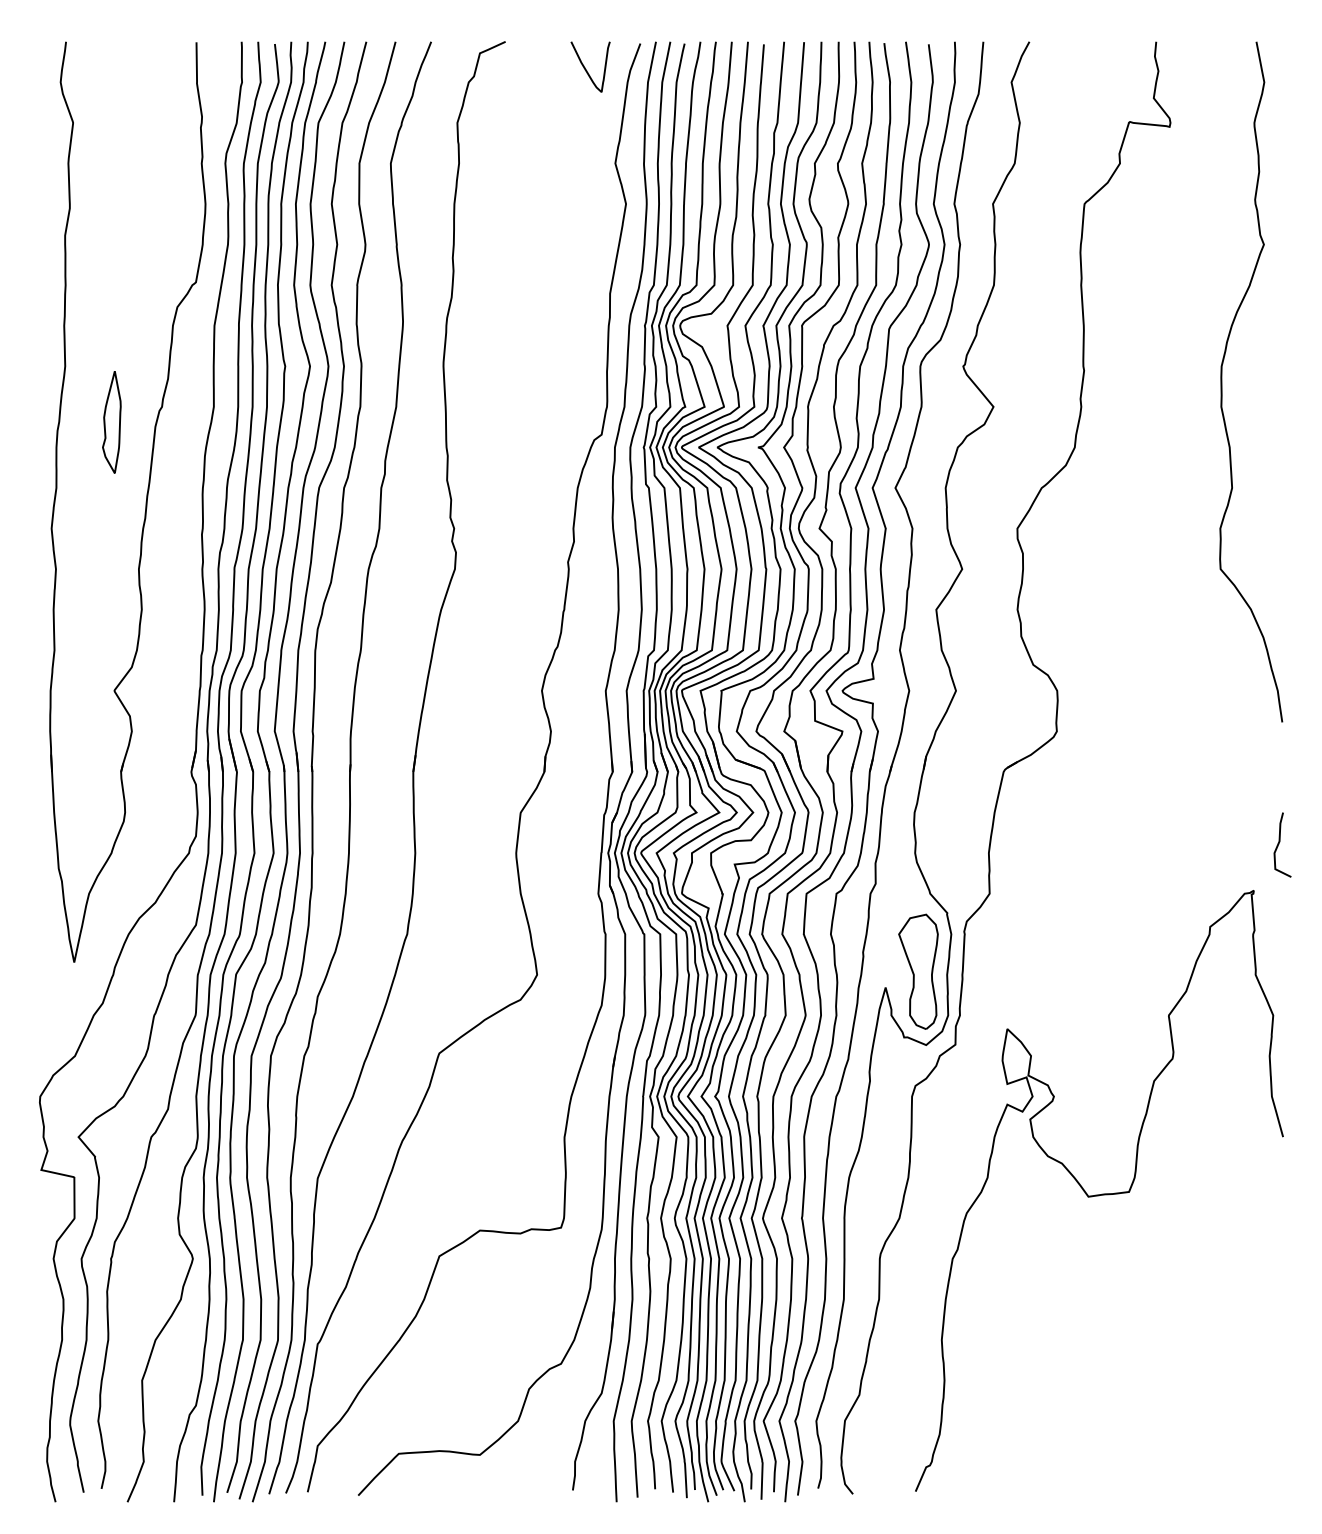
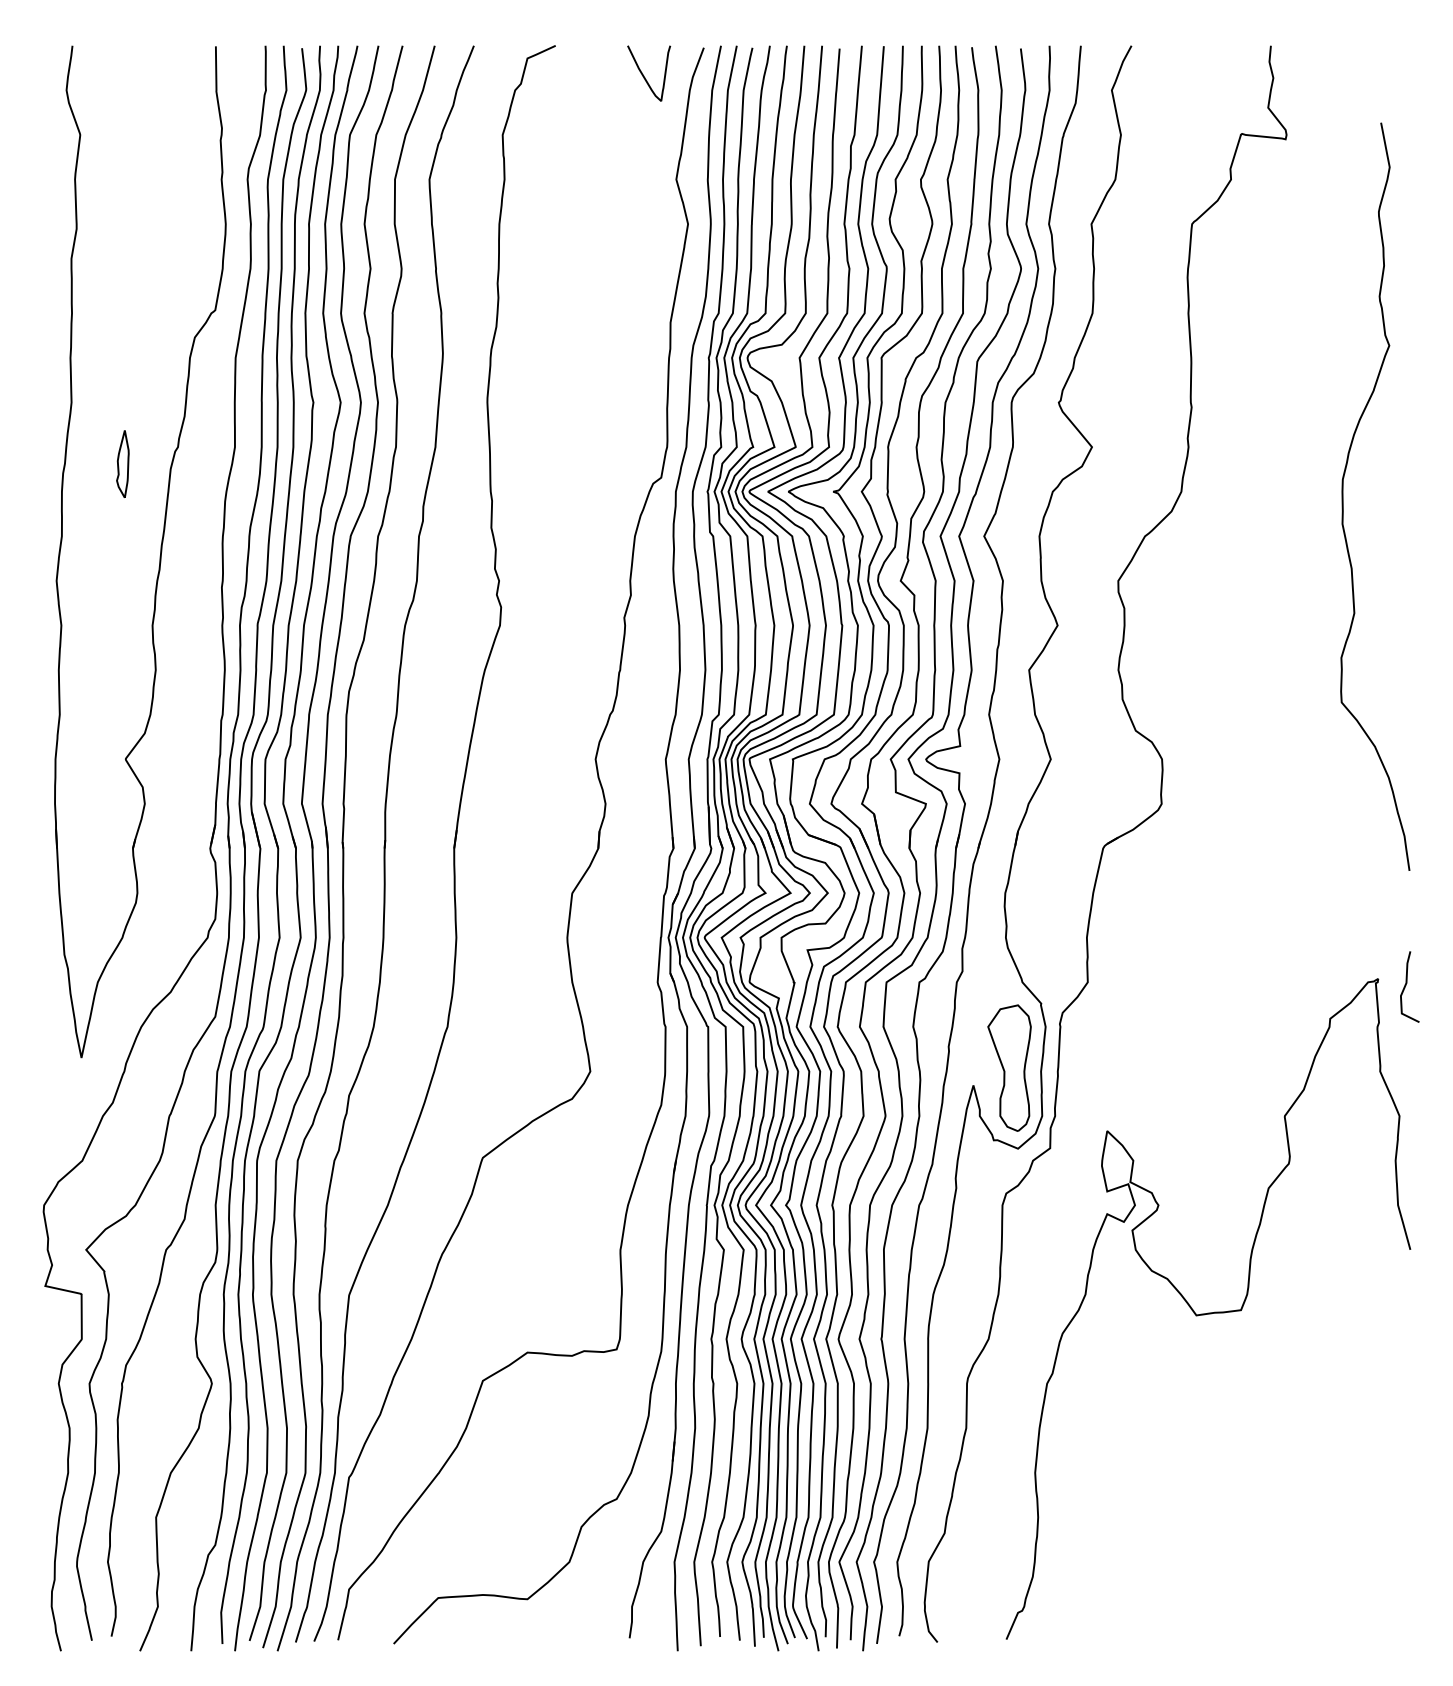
curve: (1222, 381) -> (1343, 496), moved
part: (111, 422) -> (122, 464), size x0.6
curve: (1280, 842) -> (1407, 984), moved

